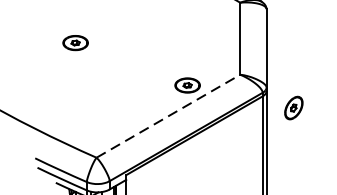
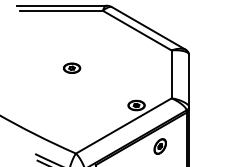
part: (76, 41) -> (72, 67), moved
part: (292, 107) -> (159, 146), moved
line: (169, 115) -> (124, 125), dashed -> solid

